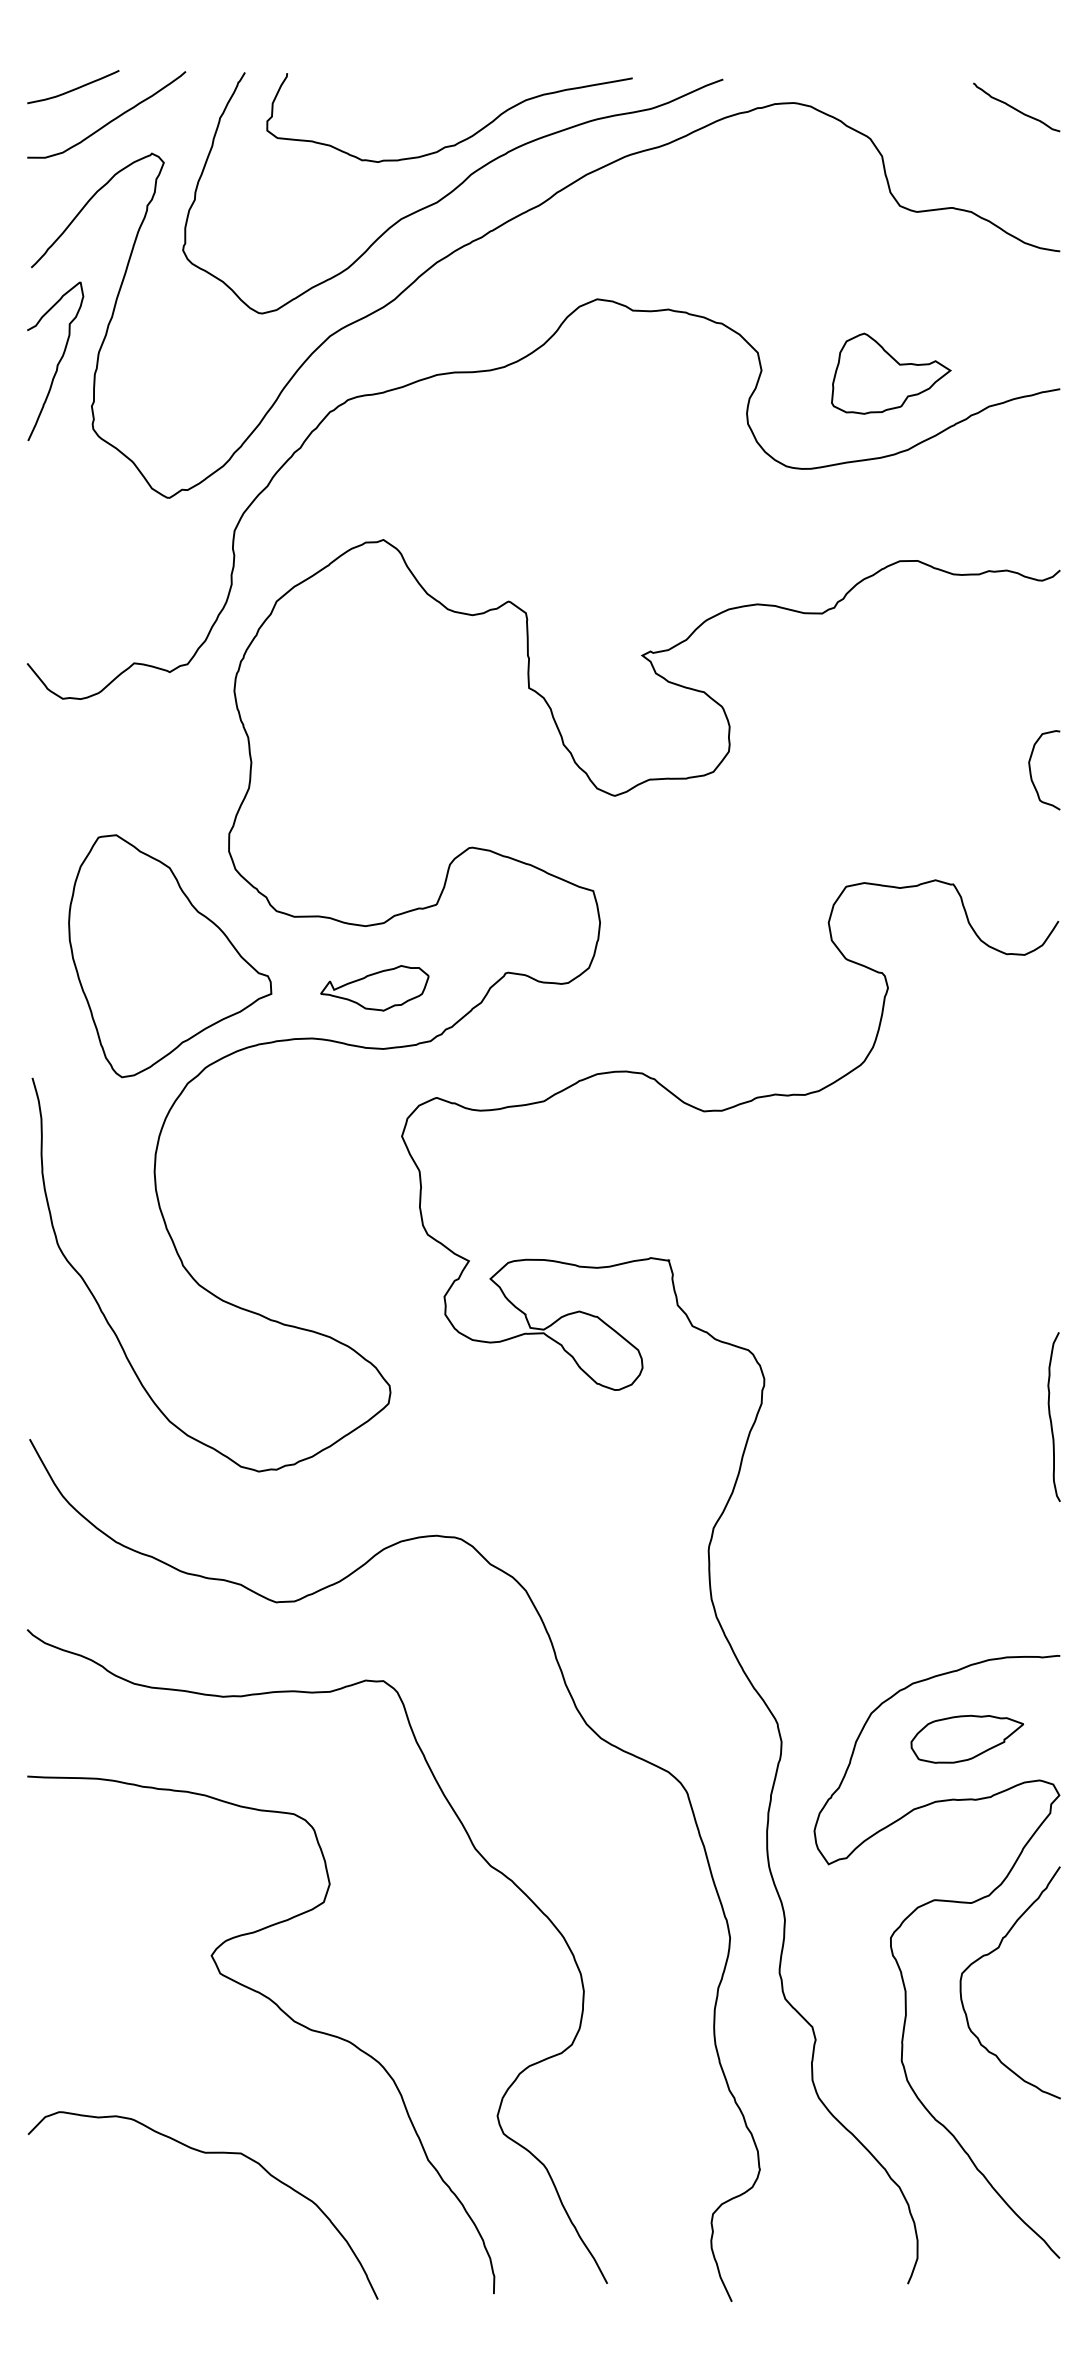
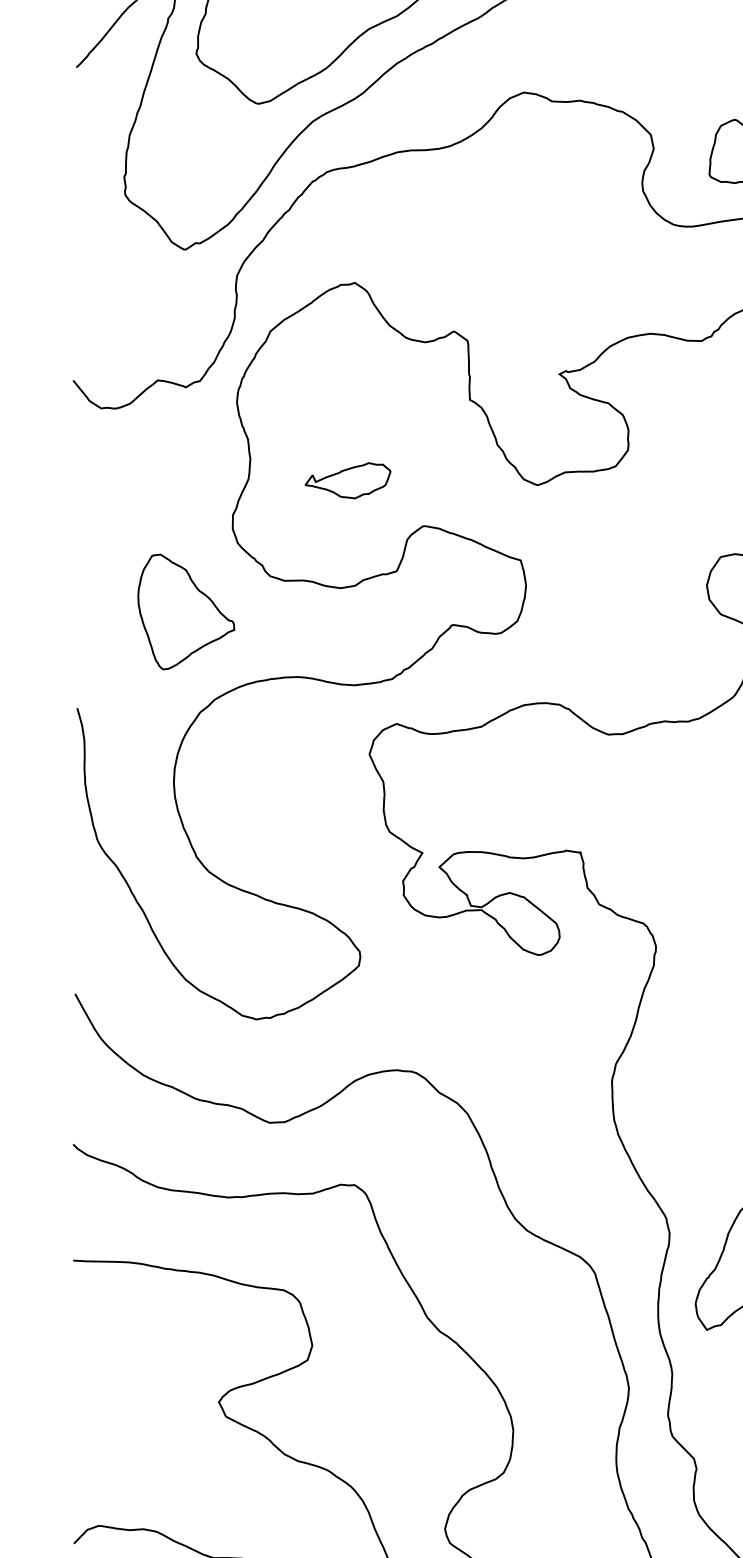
curve: (57, 363) -> (97, 143), removed
part: (170, 956) -> (186, 612), size x0.6
part: (374, 988) -> (347, 480), moved

